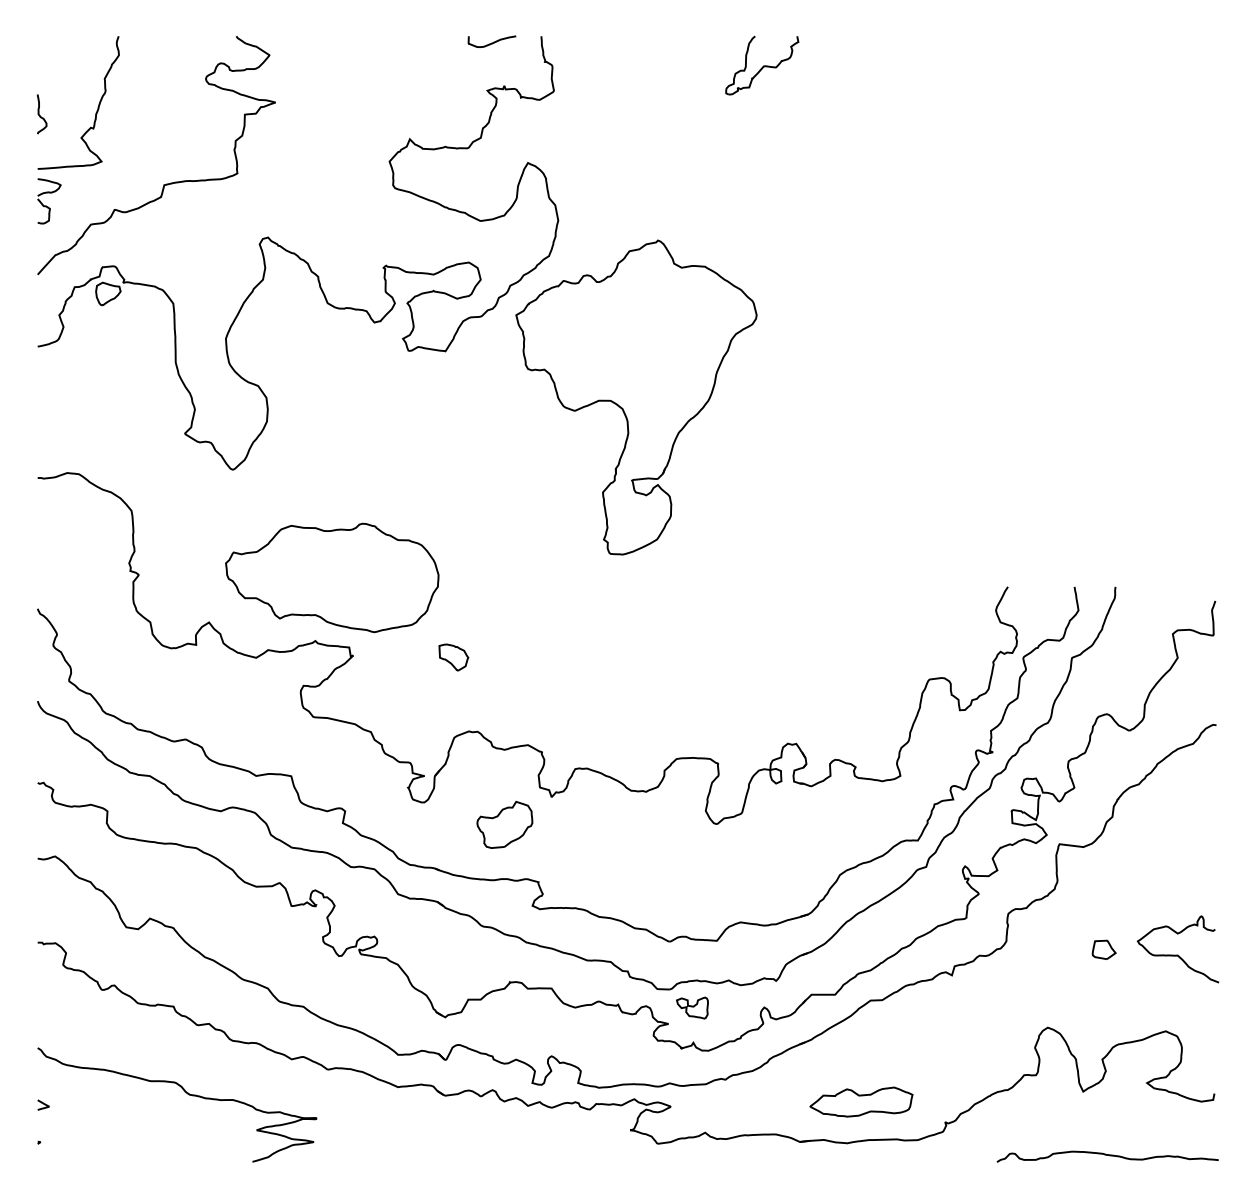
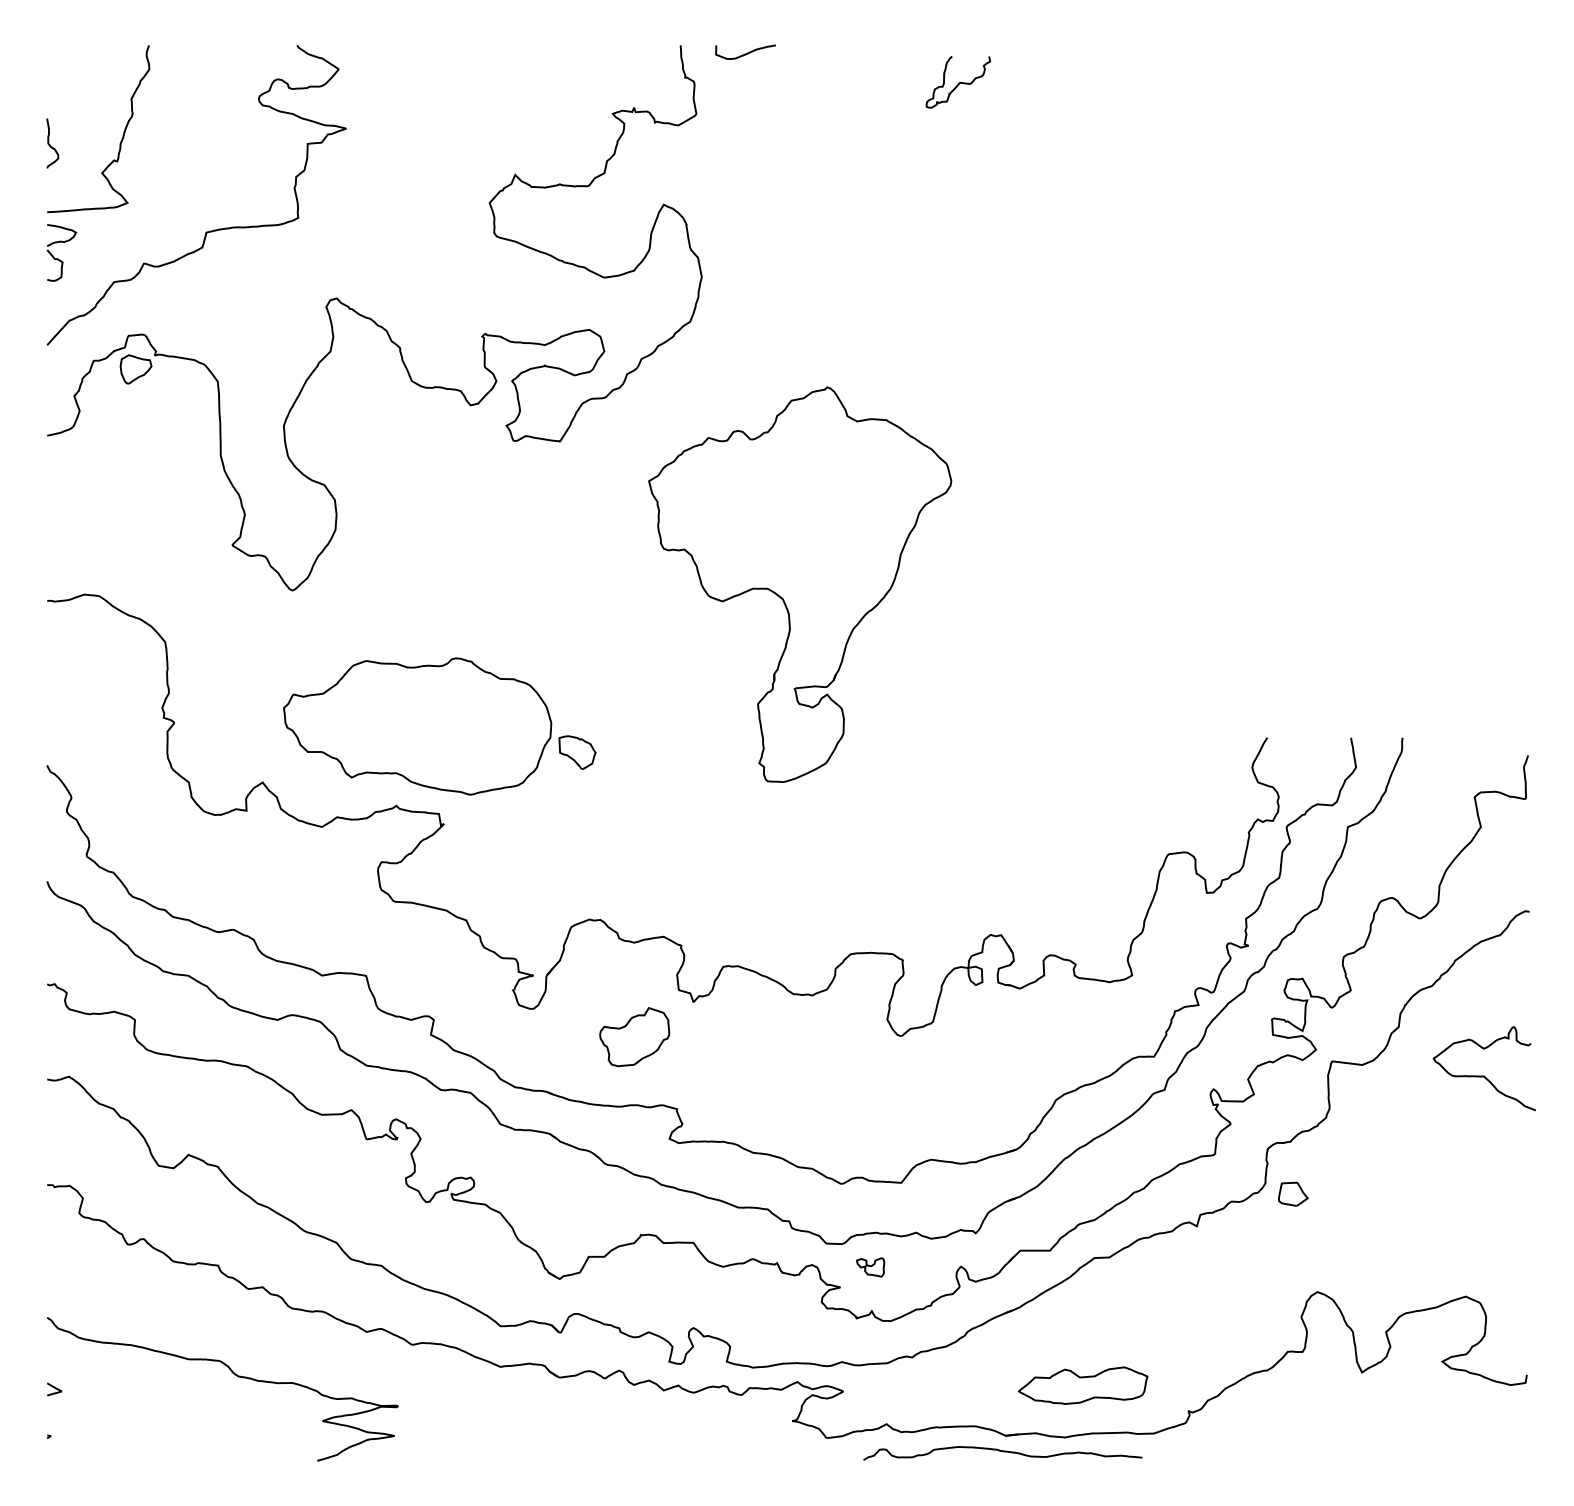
curve: (492, 42) -> (745, 53), moved
part: (762, 65) -> (958, 82), size x0.7
part: (636, 397) -> (800, 584), moved
part: (453, 657) -> (577, 752), moved
part: (1104, 949) -> (1293, 1193), moved
curve: (1177, 954) -> (1483, 1075), moved
part: (692, 1008) -> (870, 1267), size x0.7
curve: (1107, 1156) -> (1002, 1452), moved

